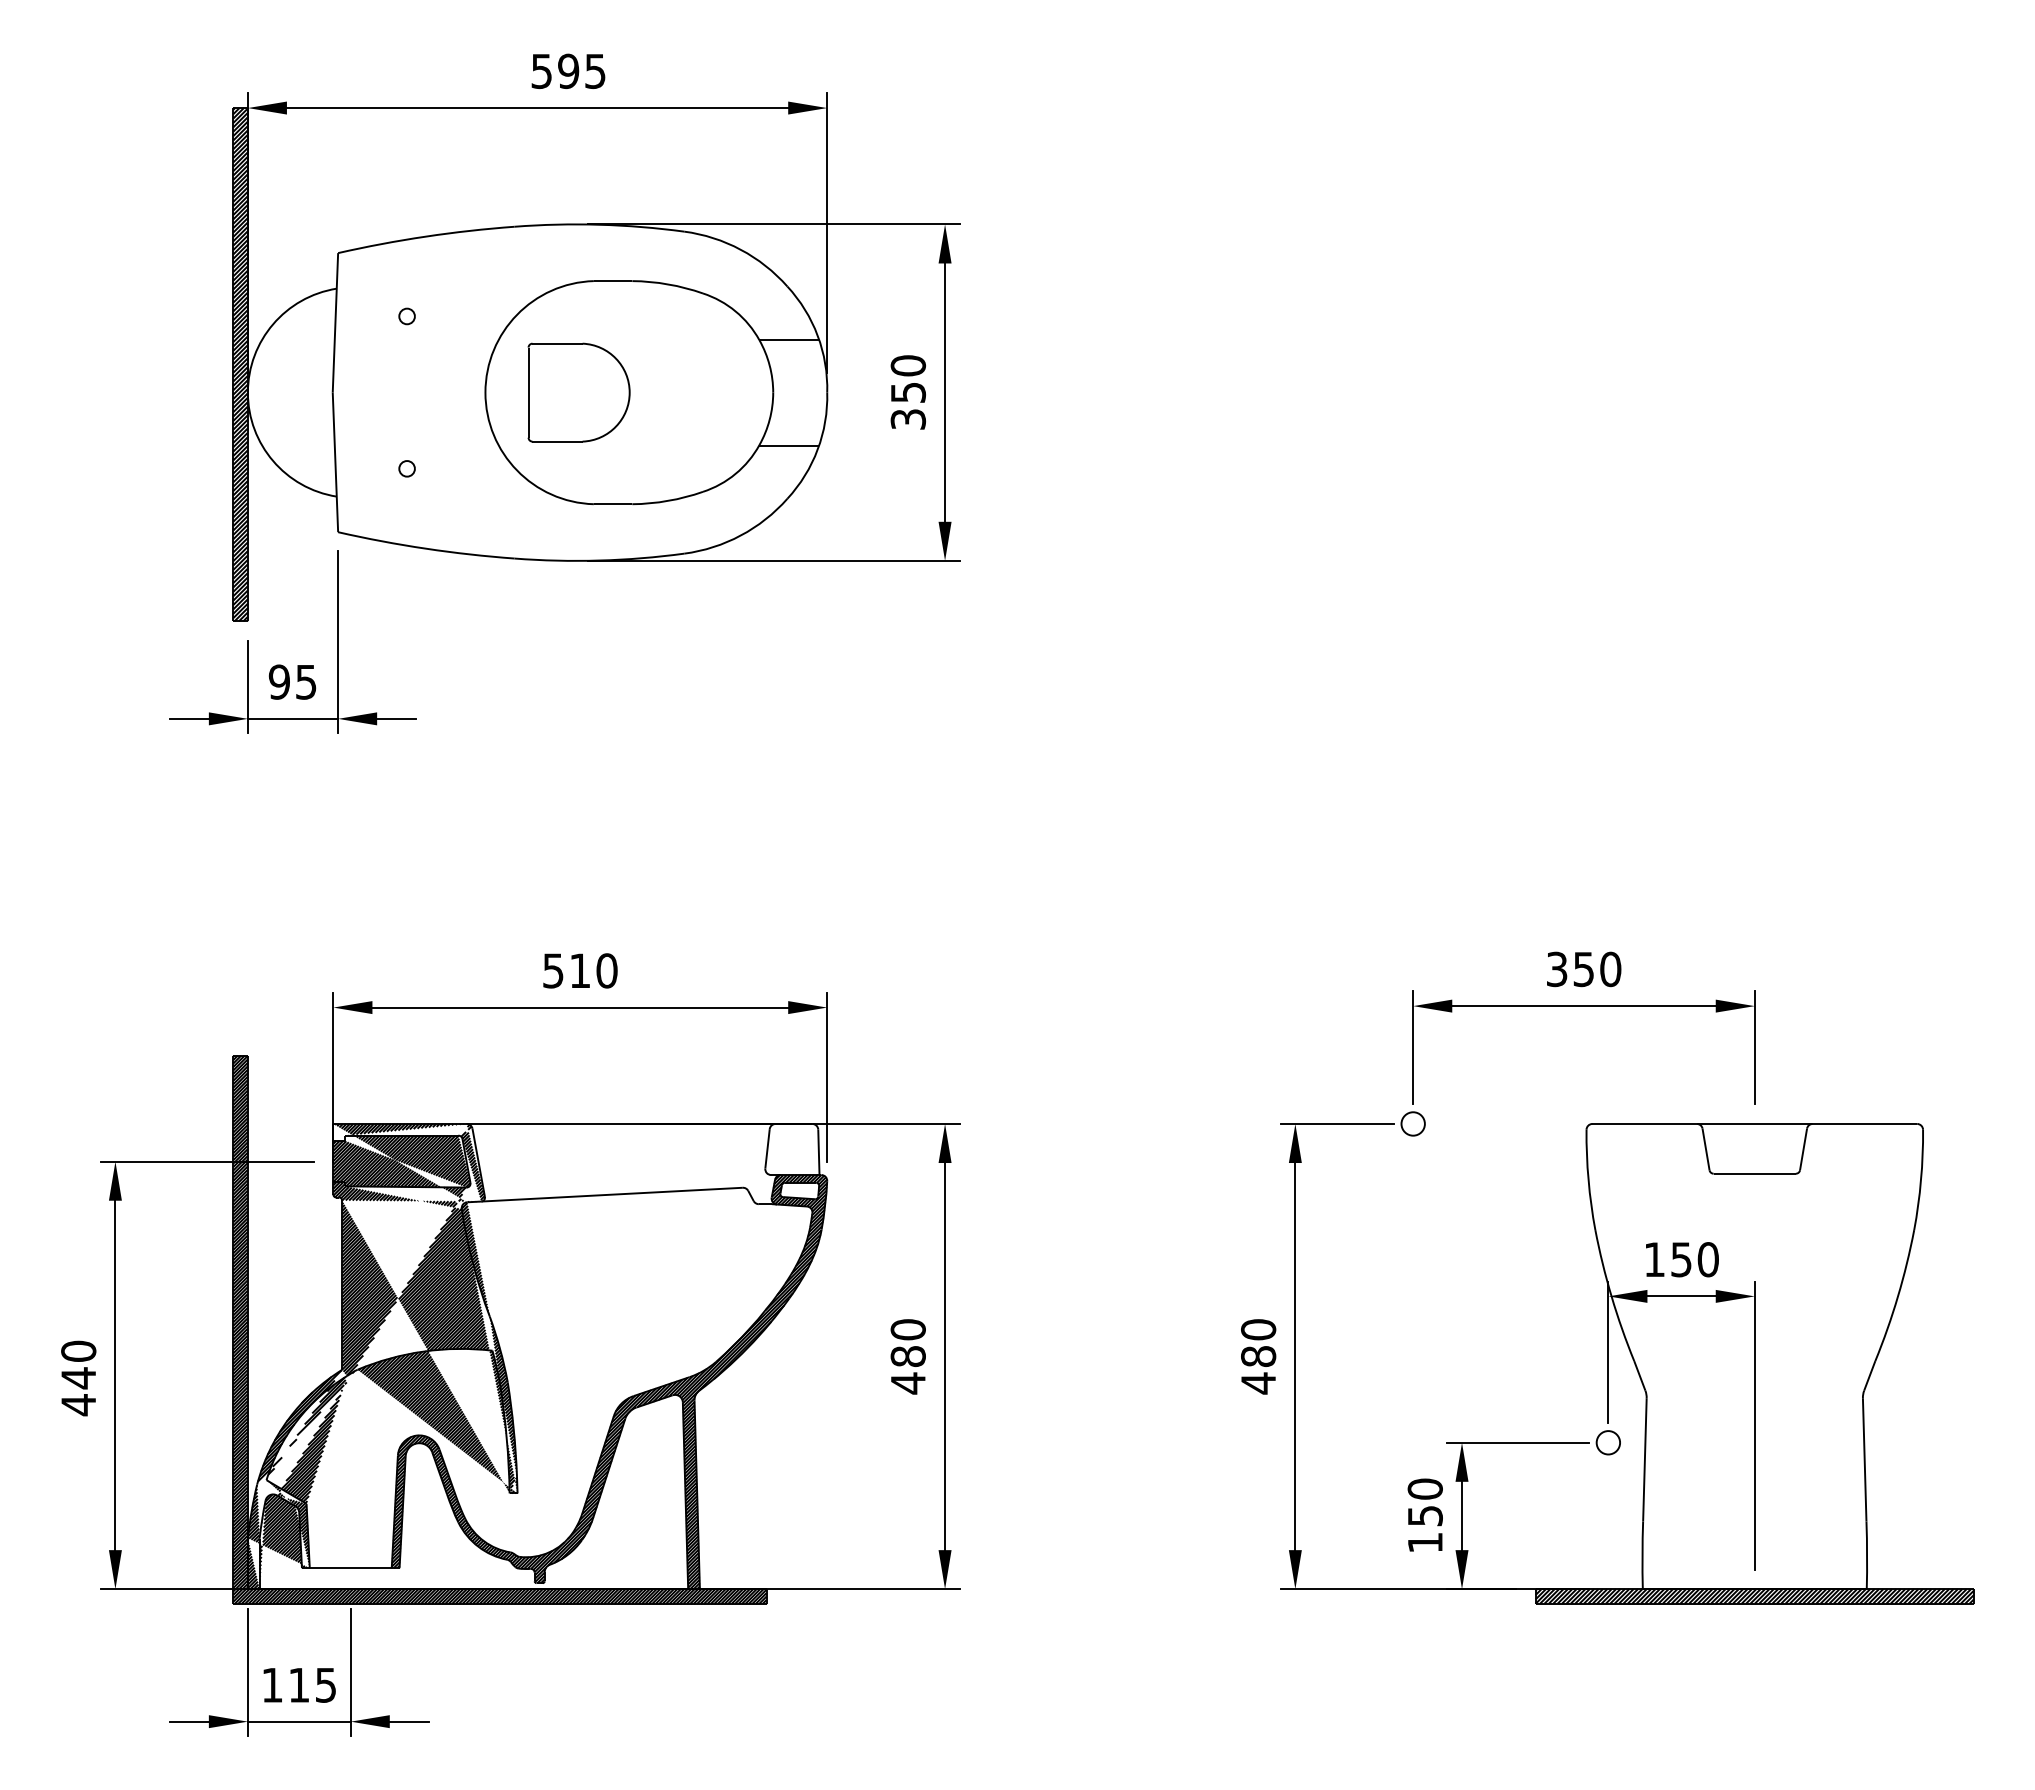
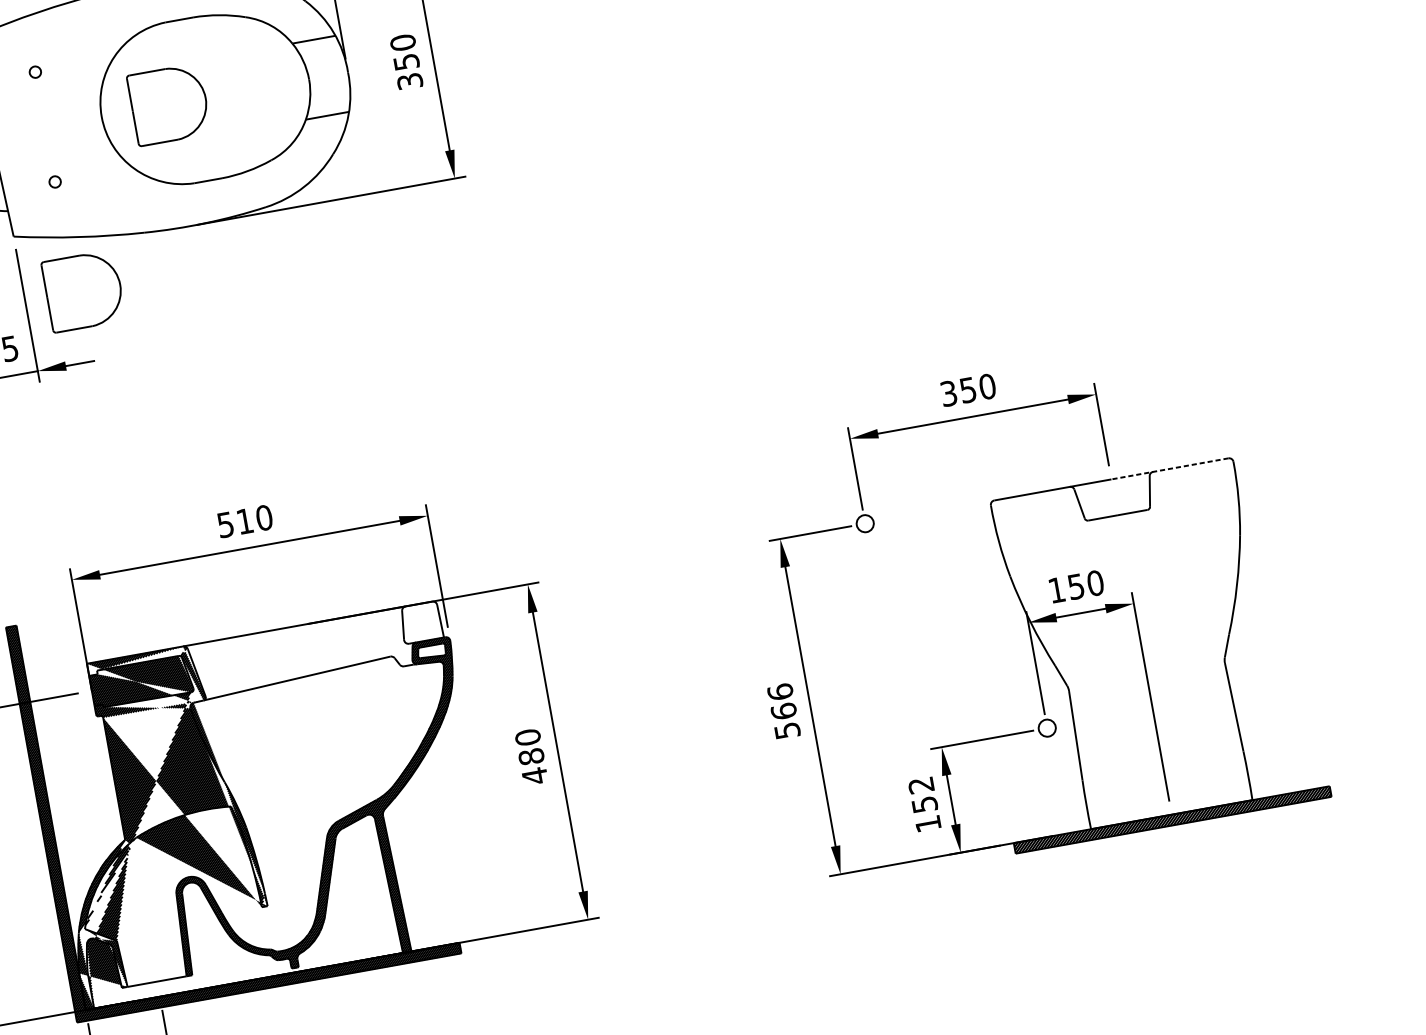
part: (418, 622) -> (83, 291), added
line: (1835, 1123) -> (1169, 468), solid -> dashed
text: (1258, 1356) -> (783, 711), 480 -> 566
text: (1424, 1488) -> (920, 784), 150 -> 152

